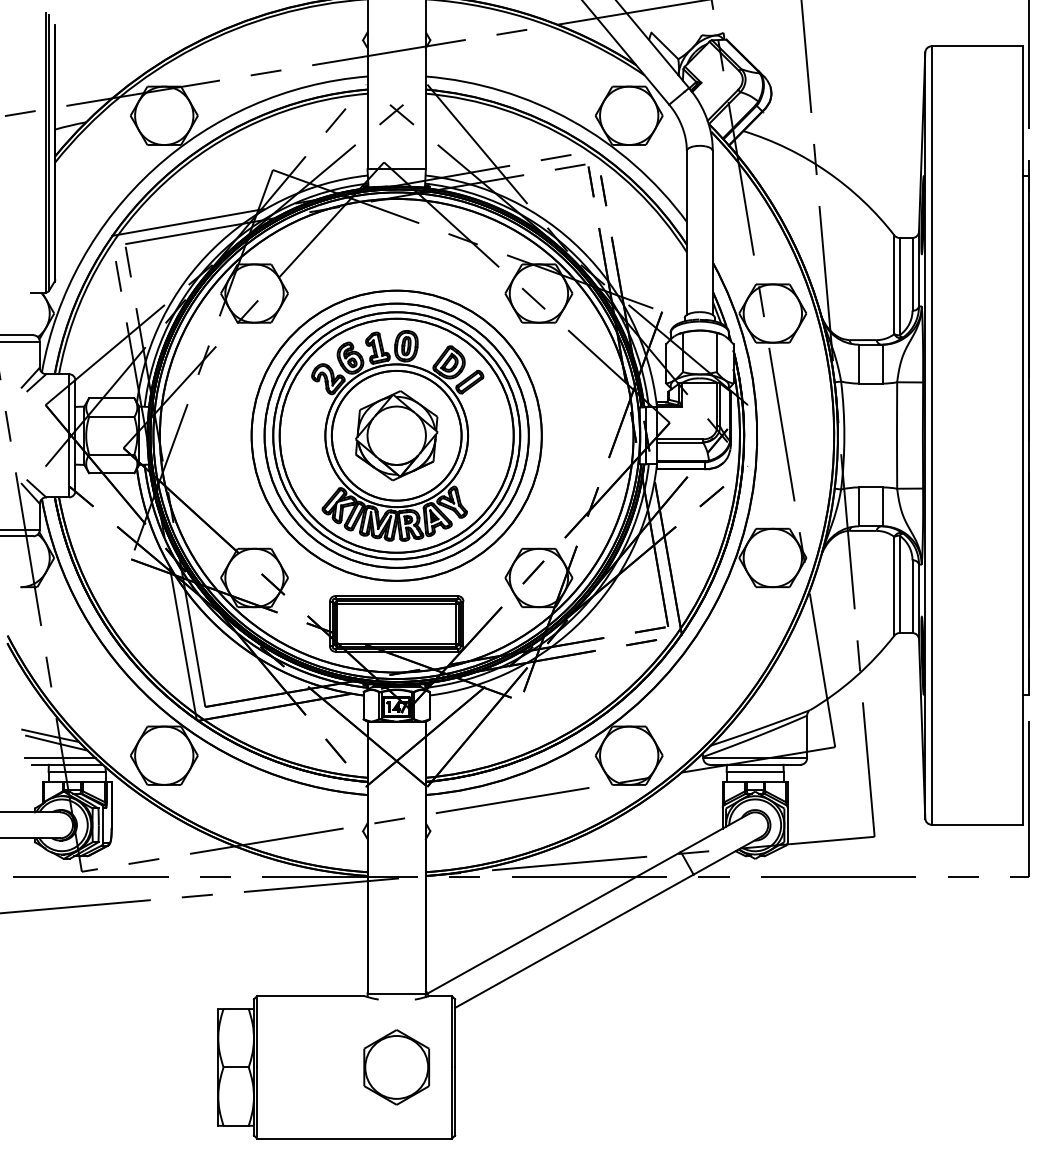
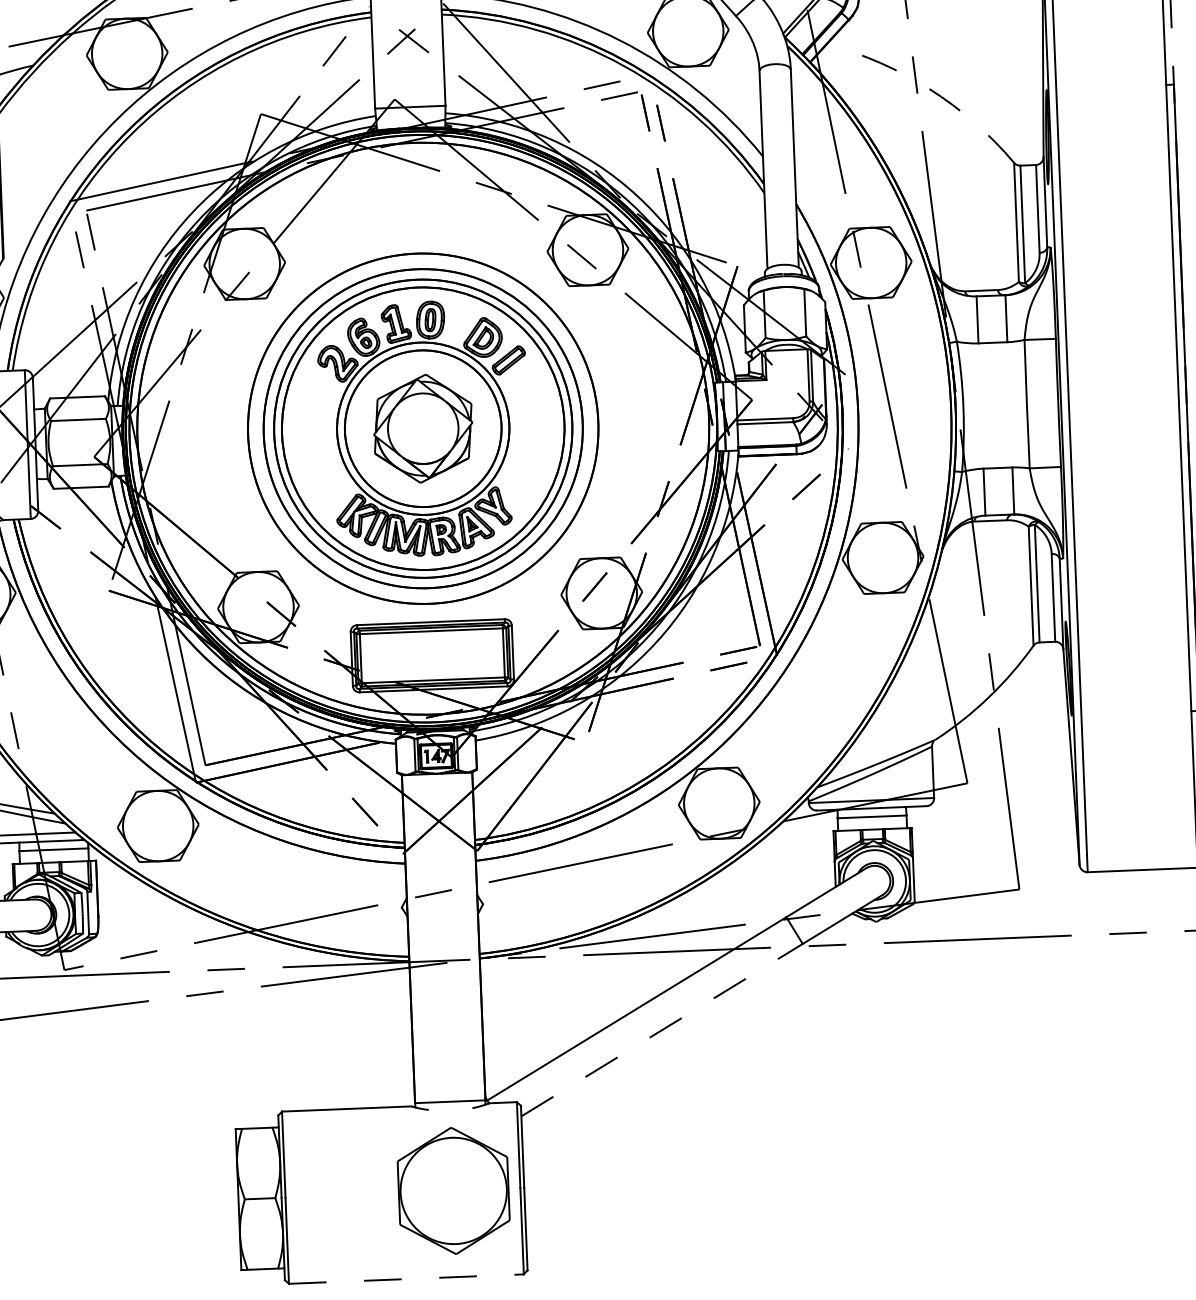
arc: (826, 171) -> (929, 88), solid -> dashed
line: (574, 941) -> (662, 1030), solid -> dashed
part: (396, 1067) -> (453, 1191), size x1.4
line: (355, 1138) -> (407, 1278), solid -> dashed

